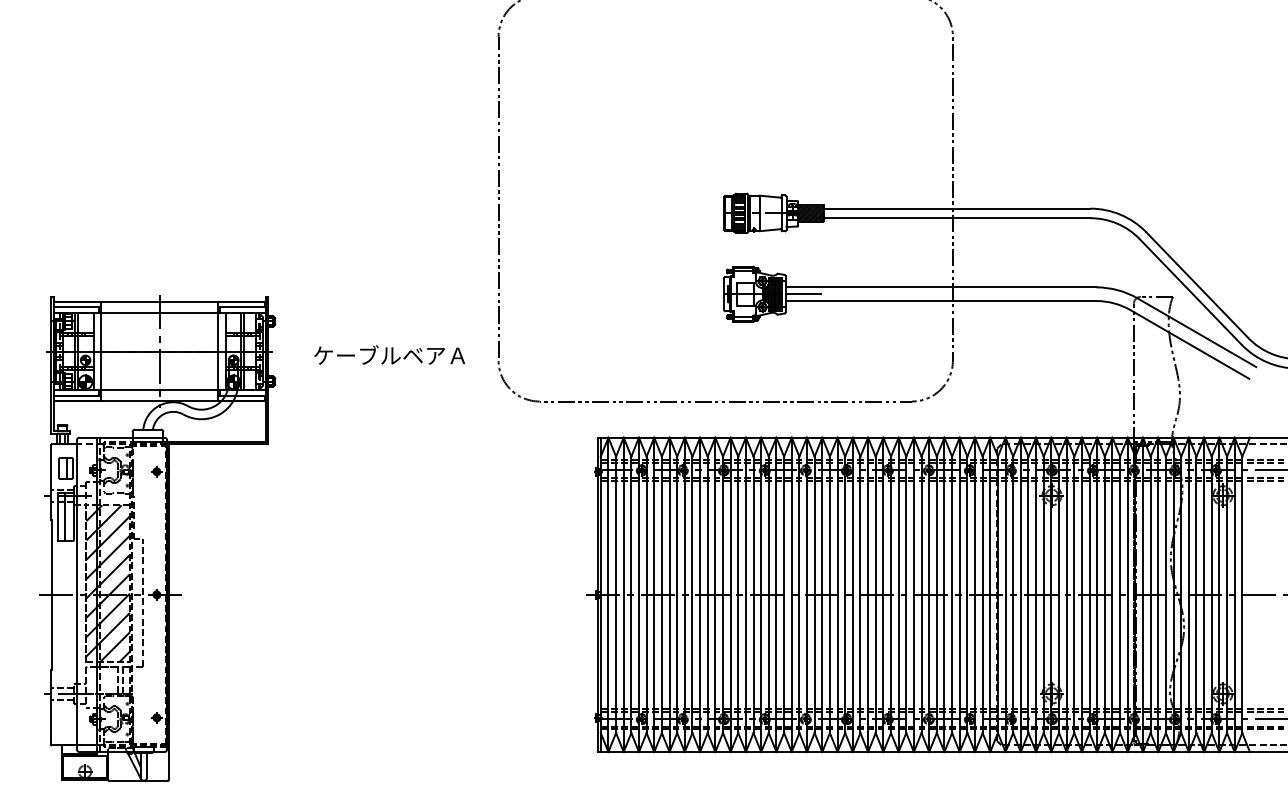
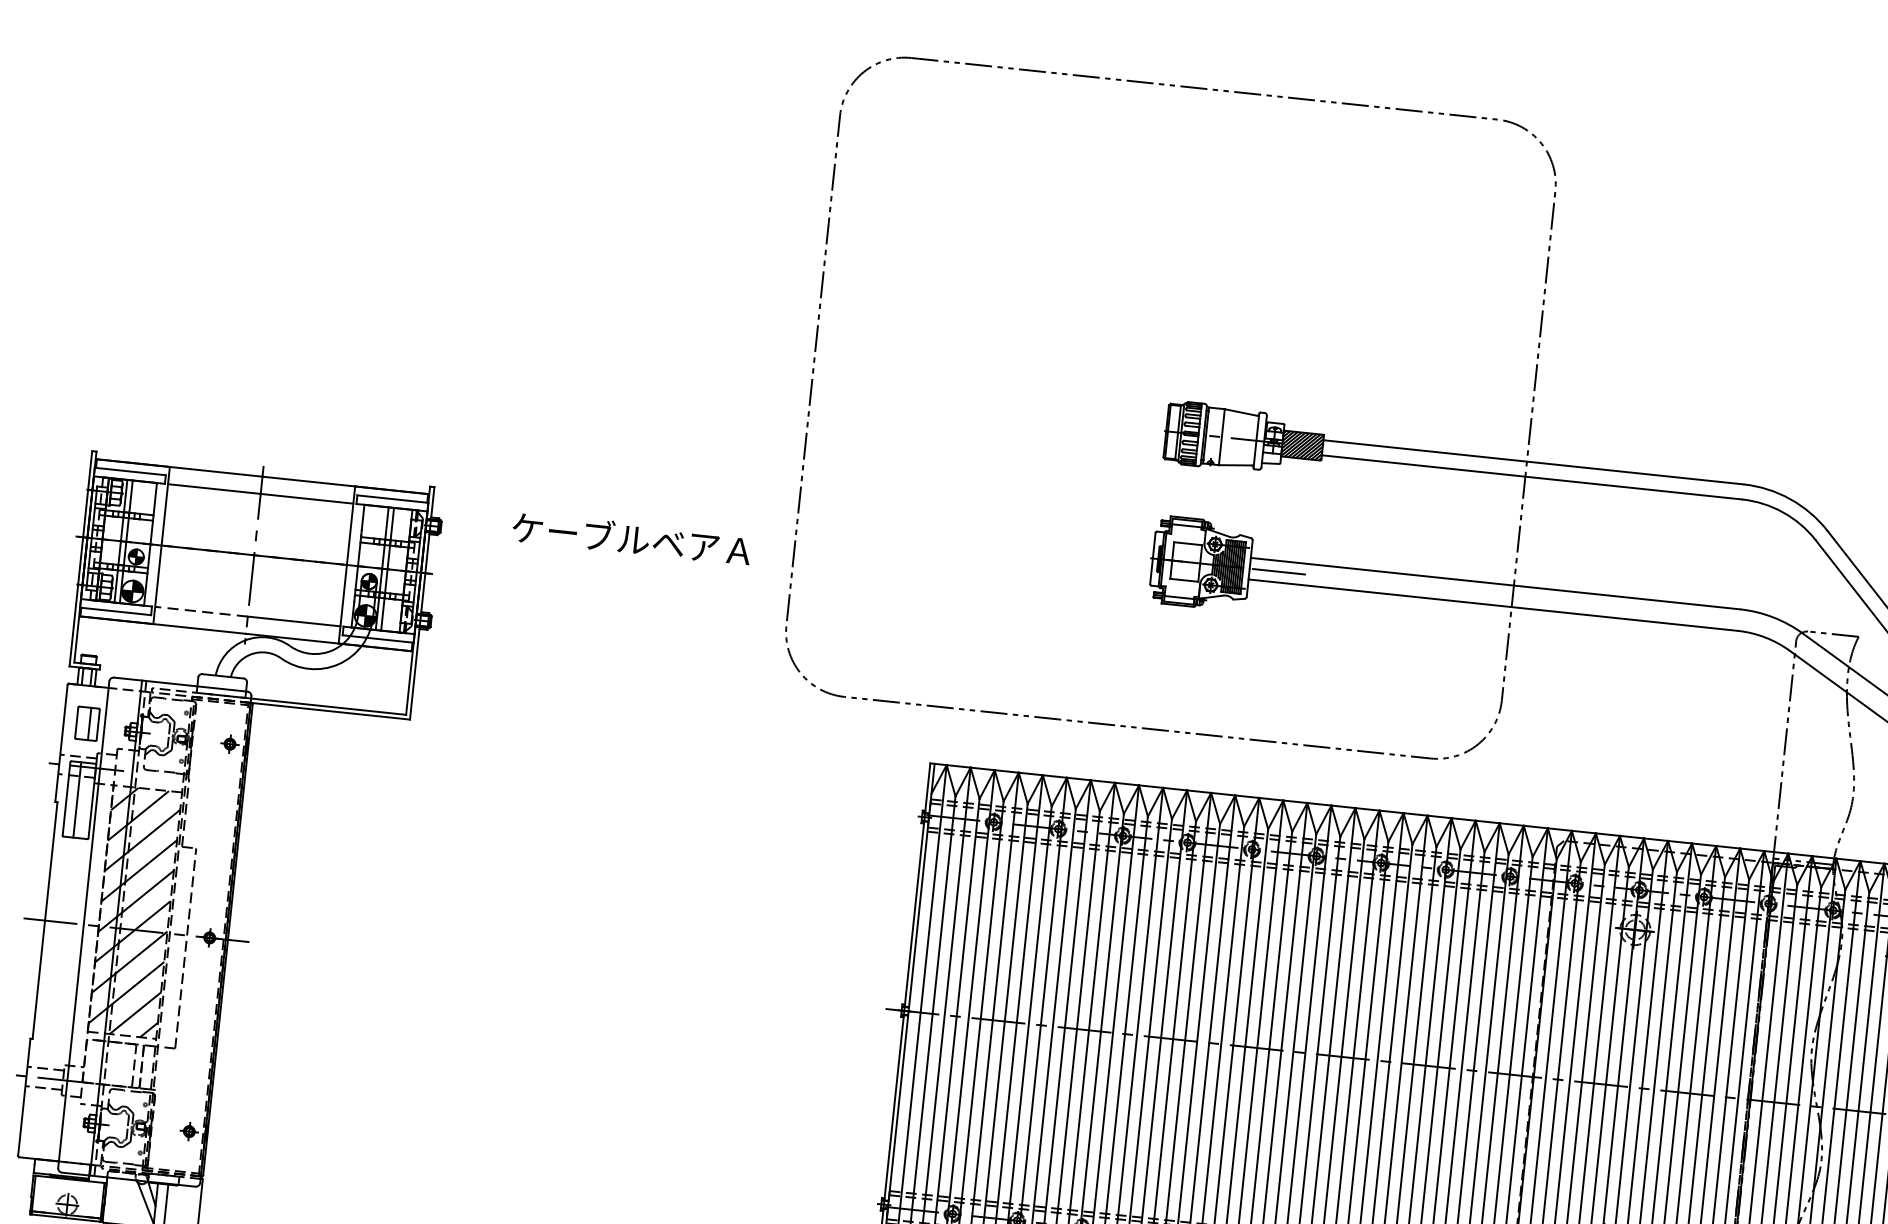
text: (389, 354) -> (631, 537), moved
line: (129, 390) -> (200, 611), solid -> dashed

